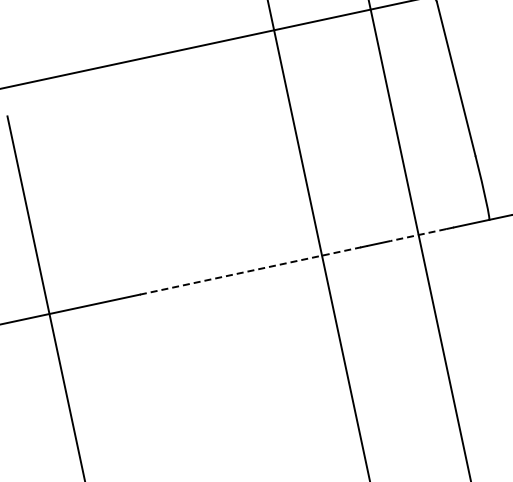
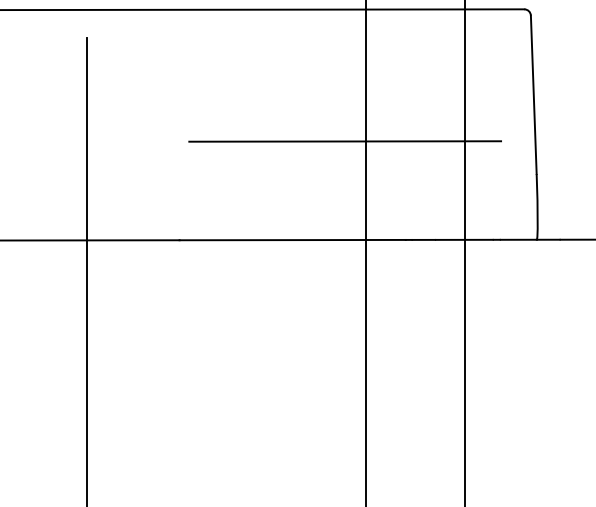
line: (281, 163) -> (345, 141), added
line: (417, 234) -> (463, 239), dashed -> solid
line: (251, 271) -> (293, 240), dashed -> solid

